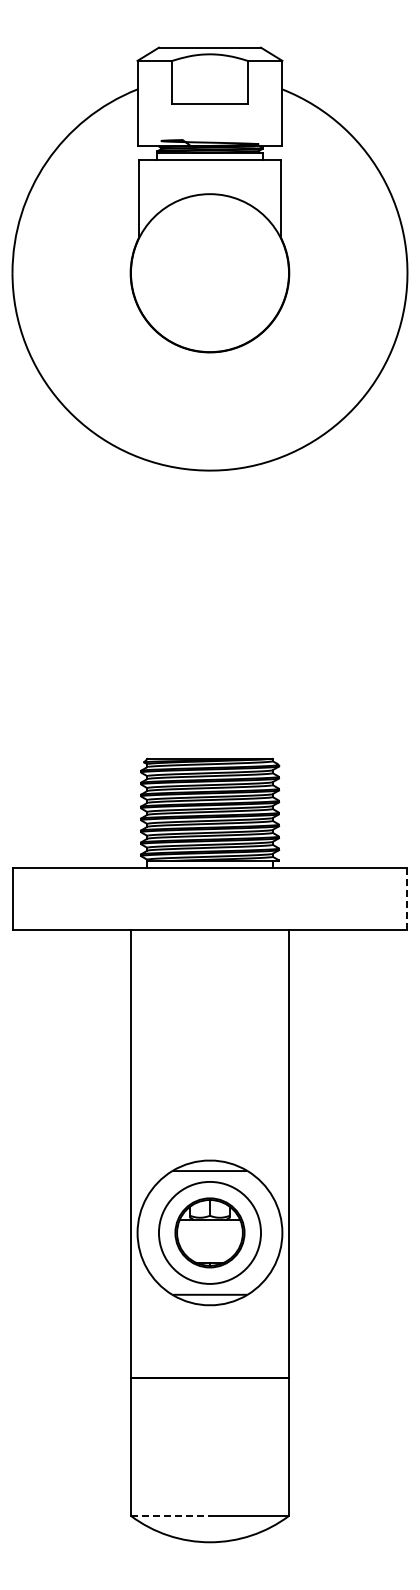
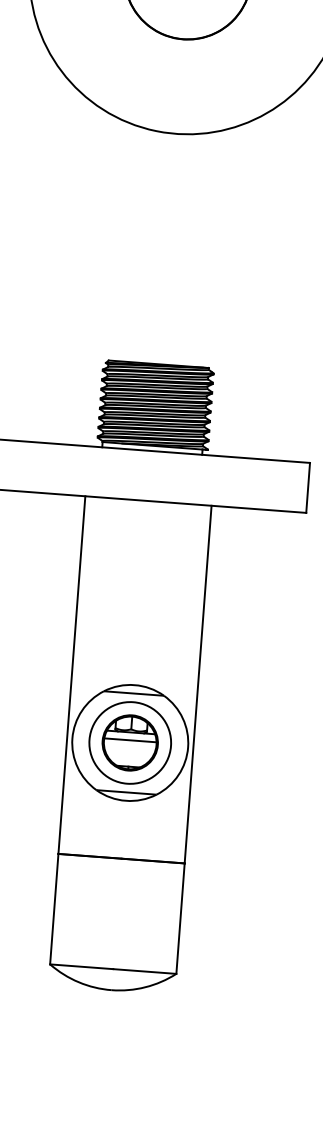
line: (407, 898) -> (308, 487), dashed -> solid
line: (209, 1229) -> (130, 740), added
line: (170, 1515) -> (81, 966), dashed -> solid

